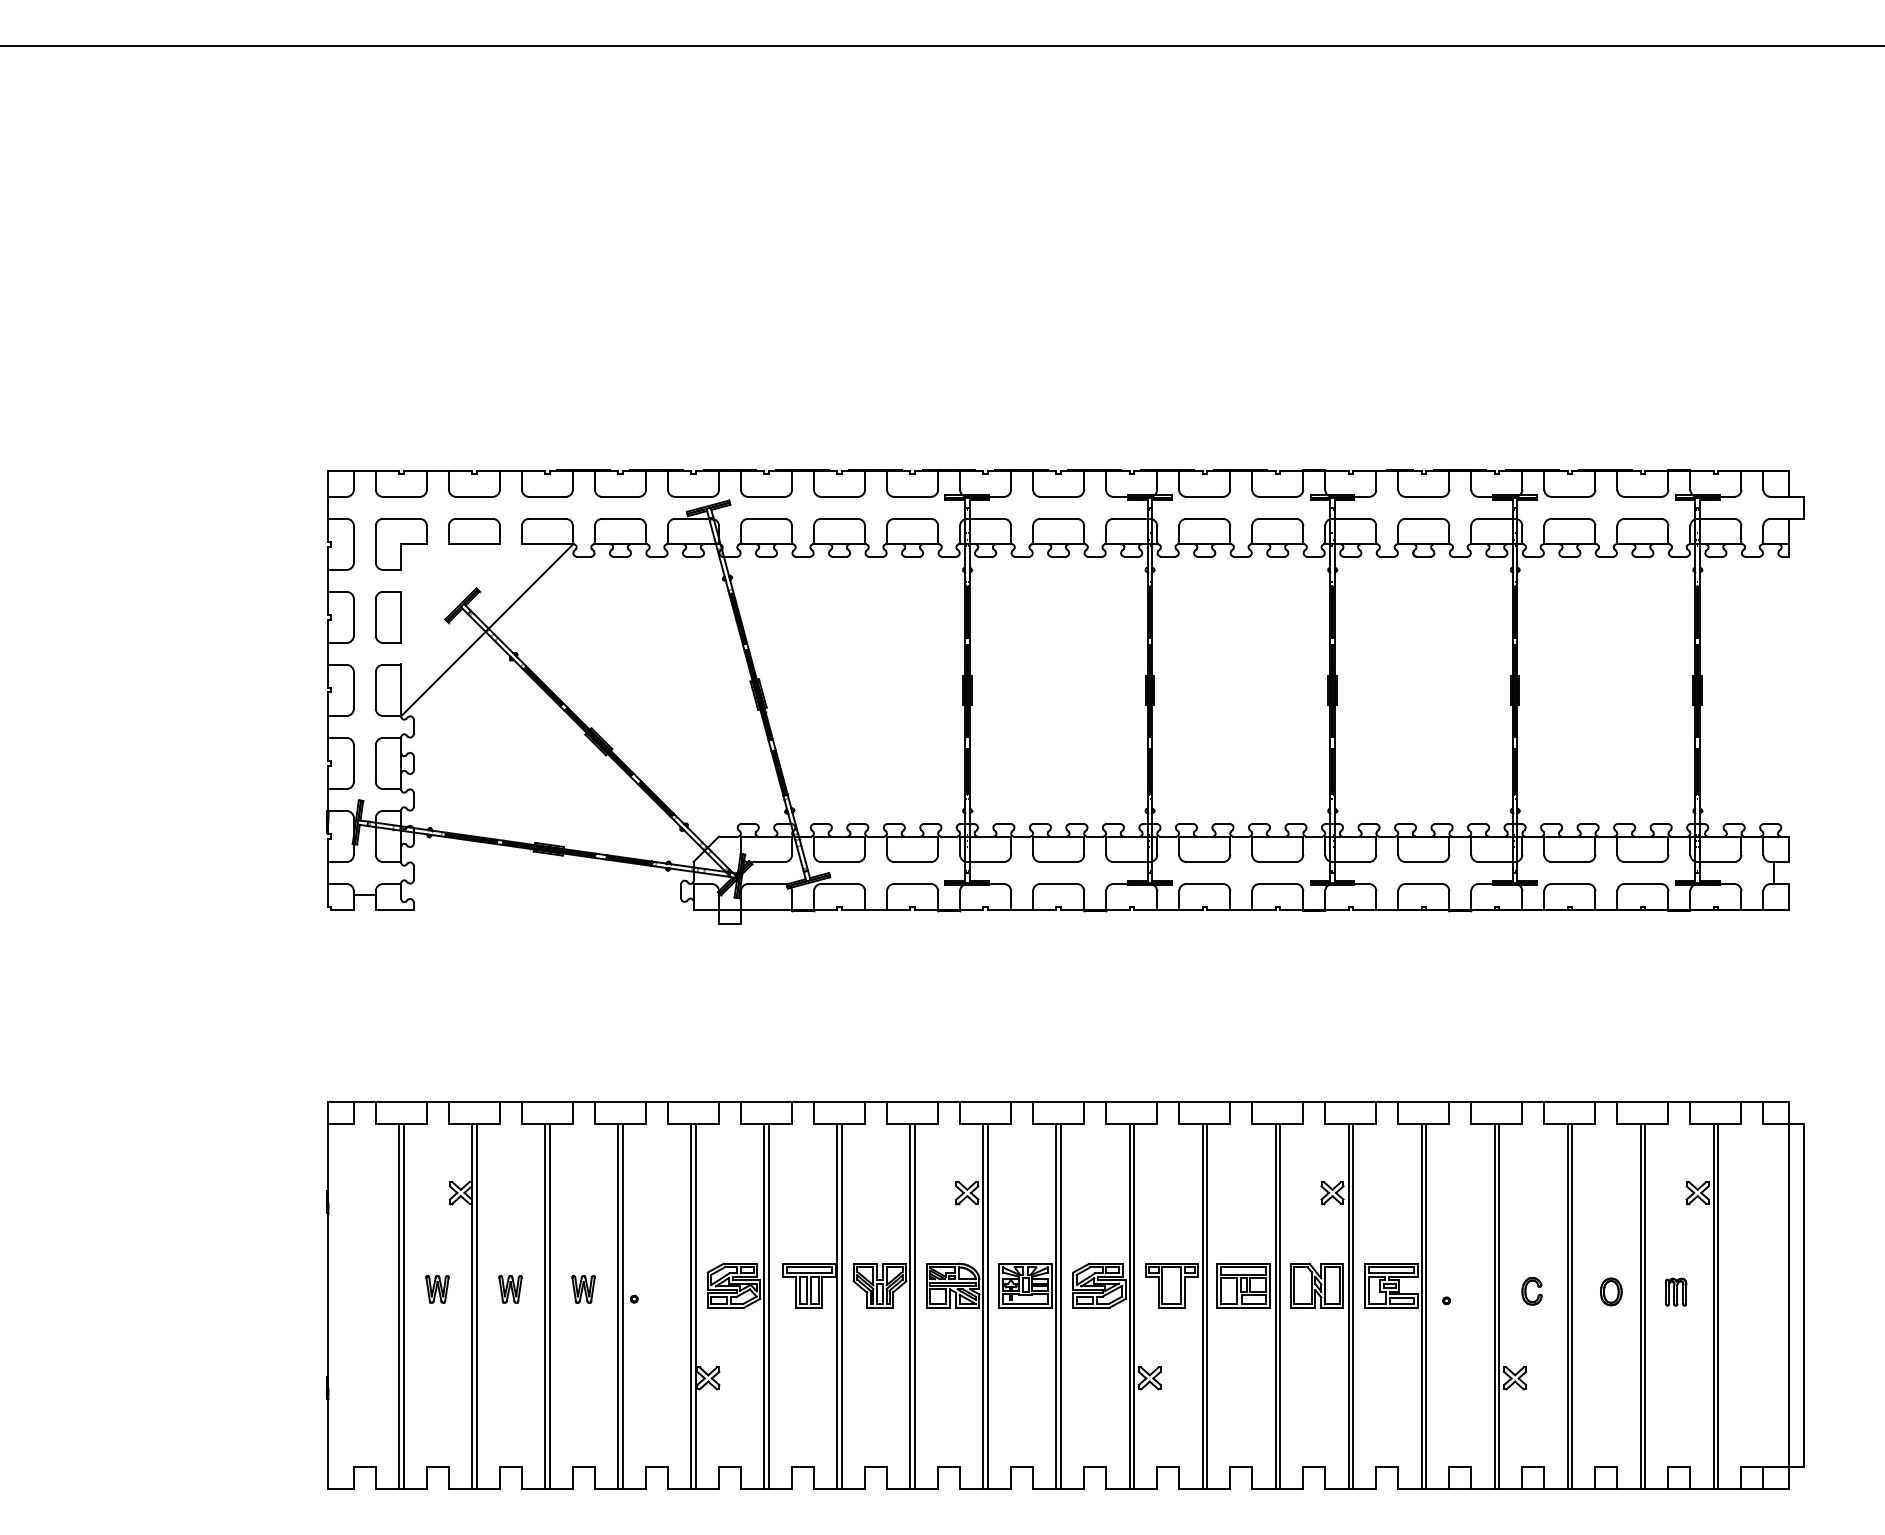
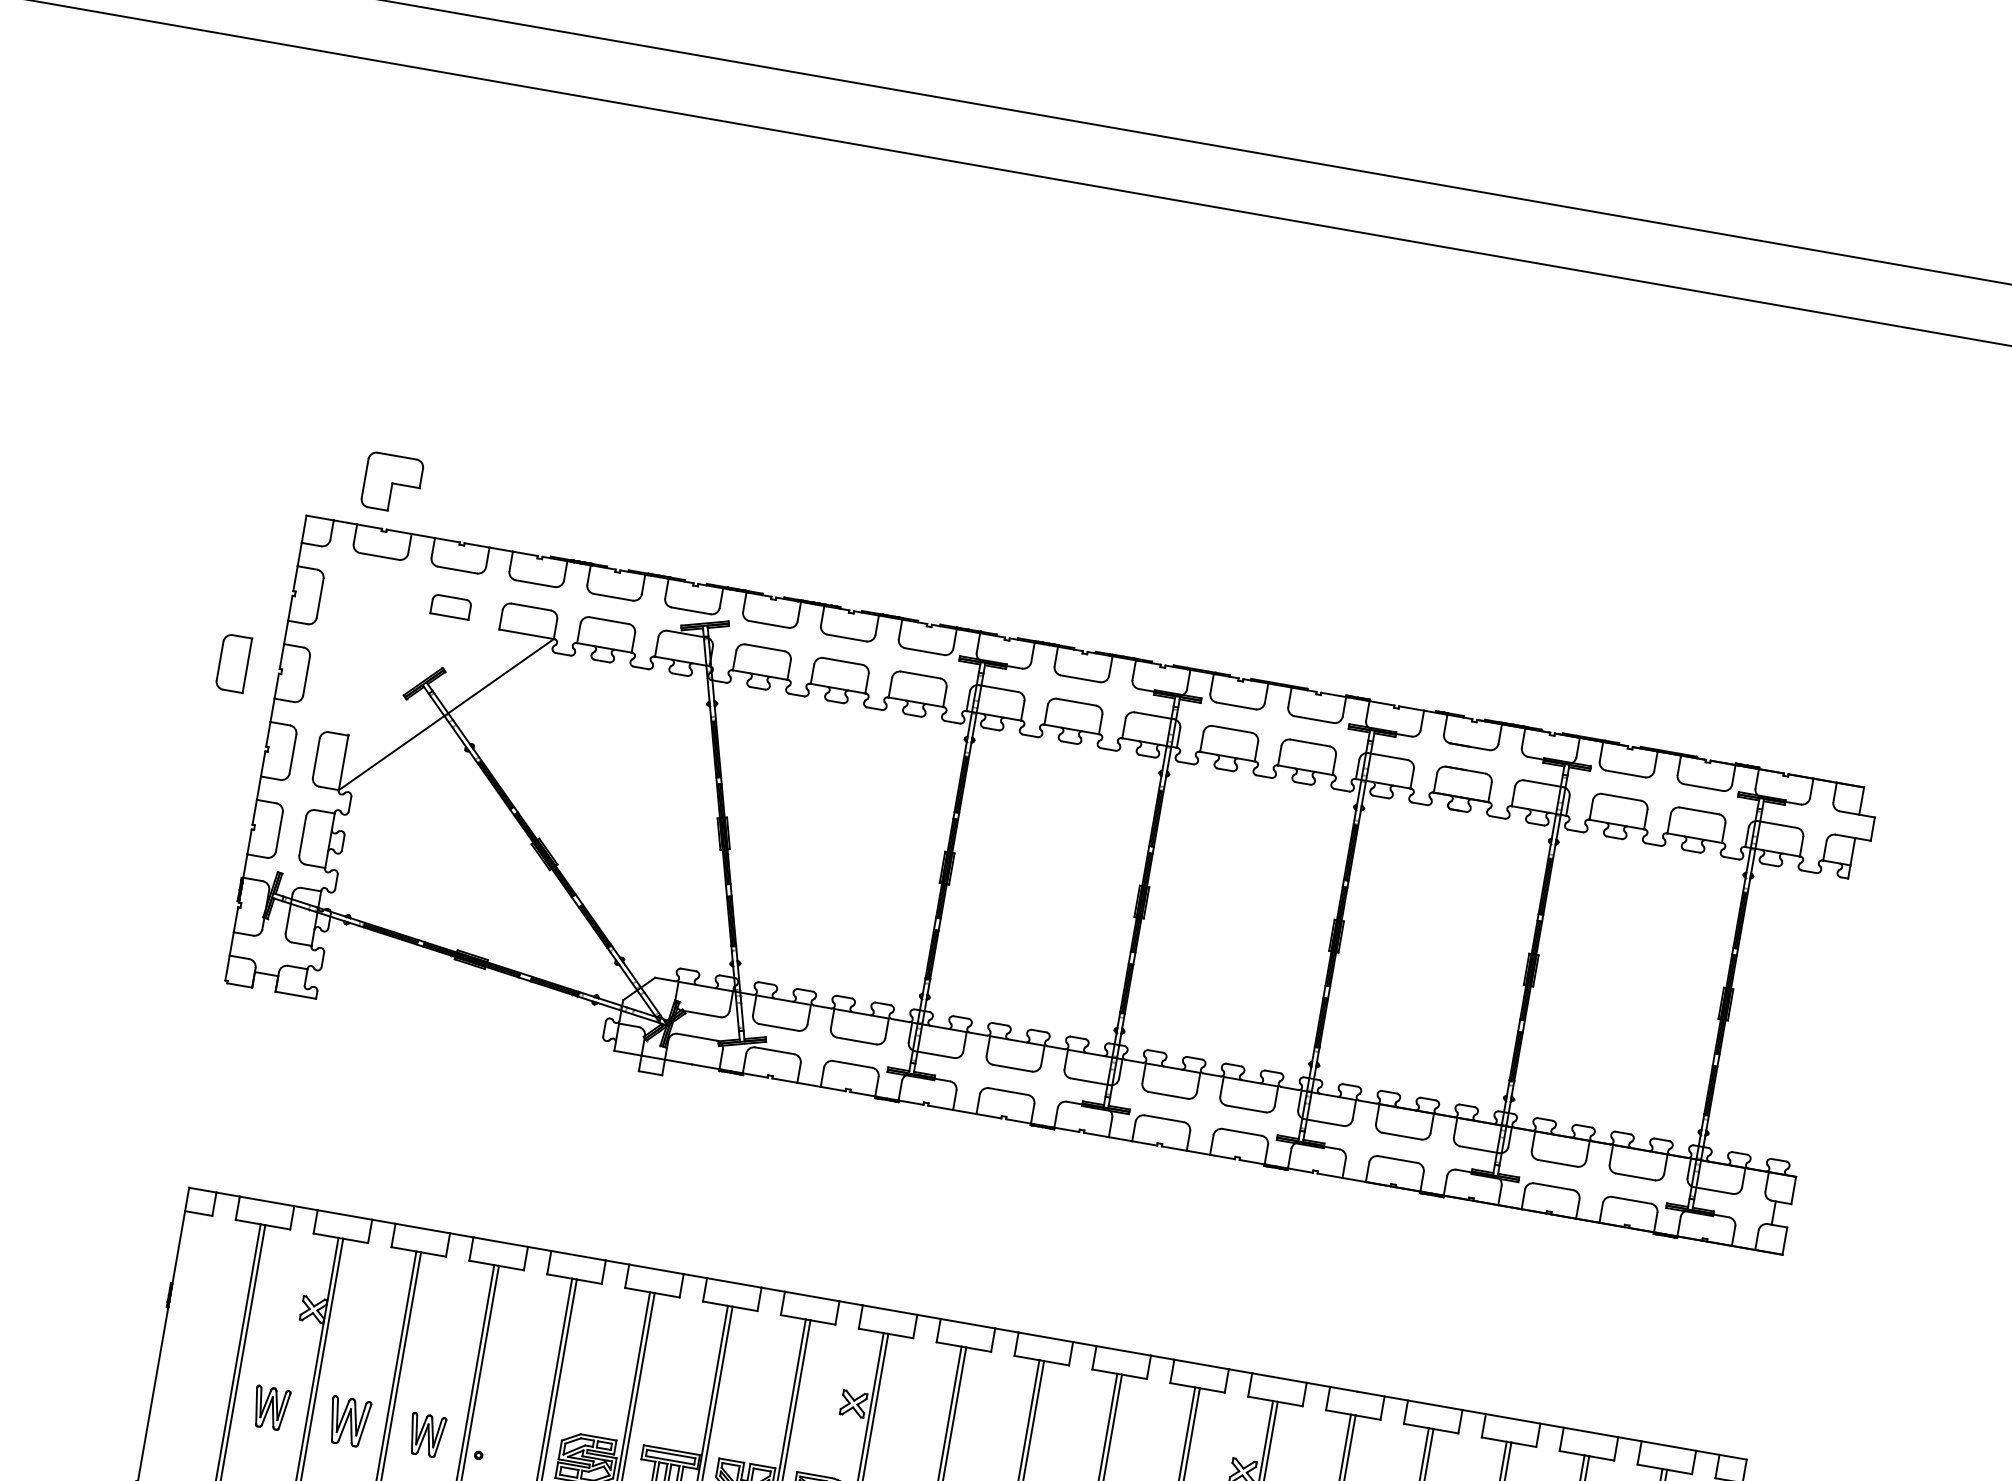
part: (474, 531) -> (451, 606), size x0.7
part: (401, 544) -> (392, 483), moved
part: (388, 617) -> (233, 663), moved
part: (437, 1289) -> (270, 1408), size x1.4
part: (510, 1289) -> (348, 1421), size x1.6
part: (583, 1289) -> (426, 1435), size x1.4

